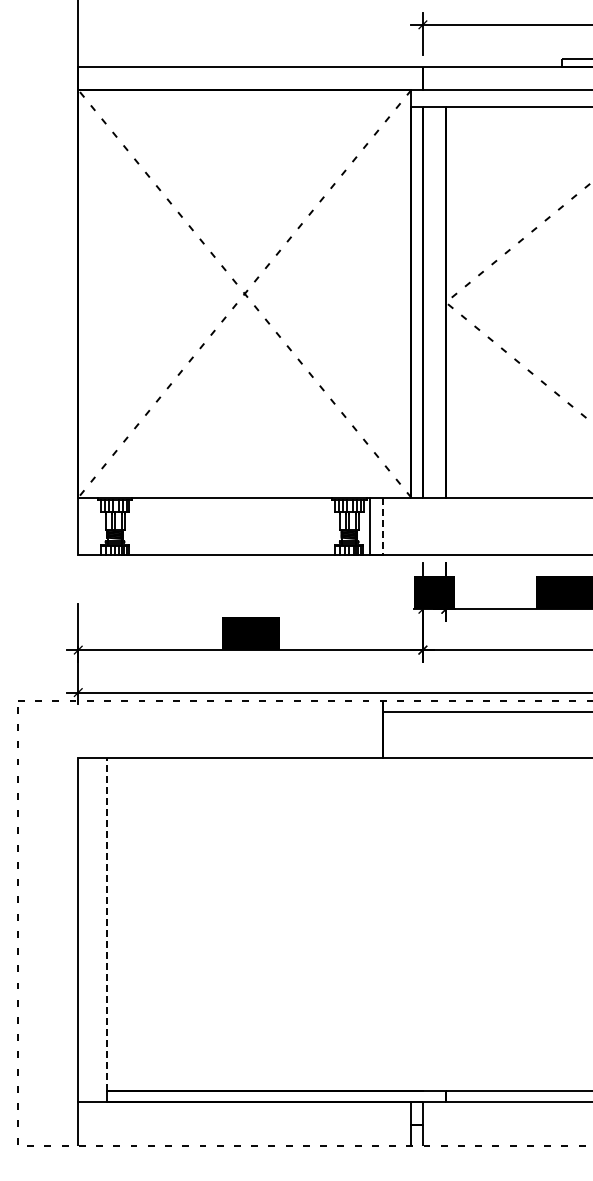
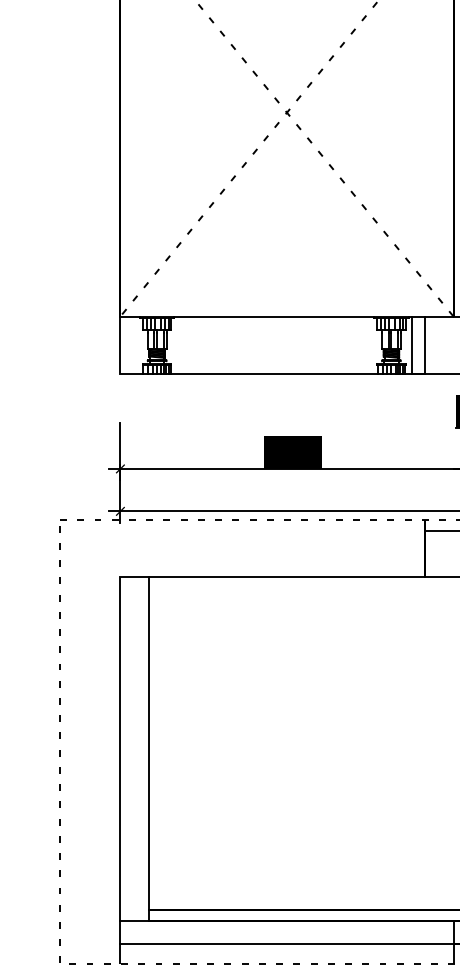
line: (382, 526) -> (424, 345), dashed -> solid
line: (106, 924) -> (148, 743), dashed -> solid
line: (244, 1125) -> (286, 944), added

